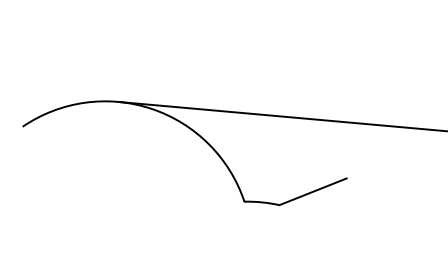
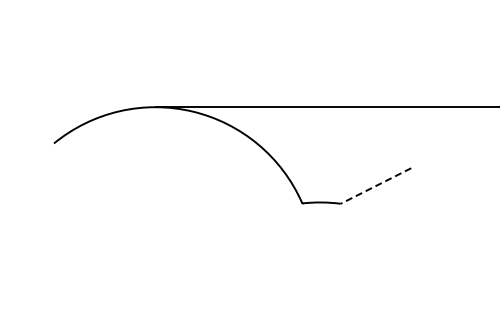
line: (312, 192) -> (375, 186), solid -> dashed

